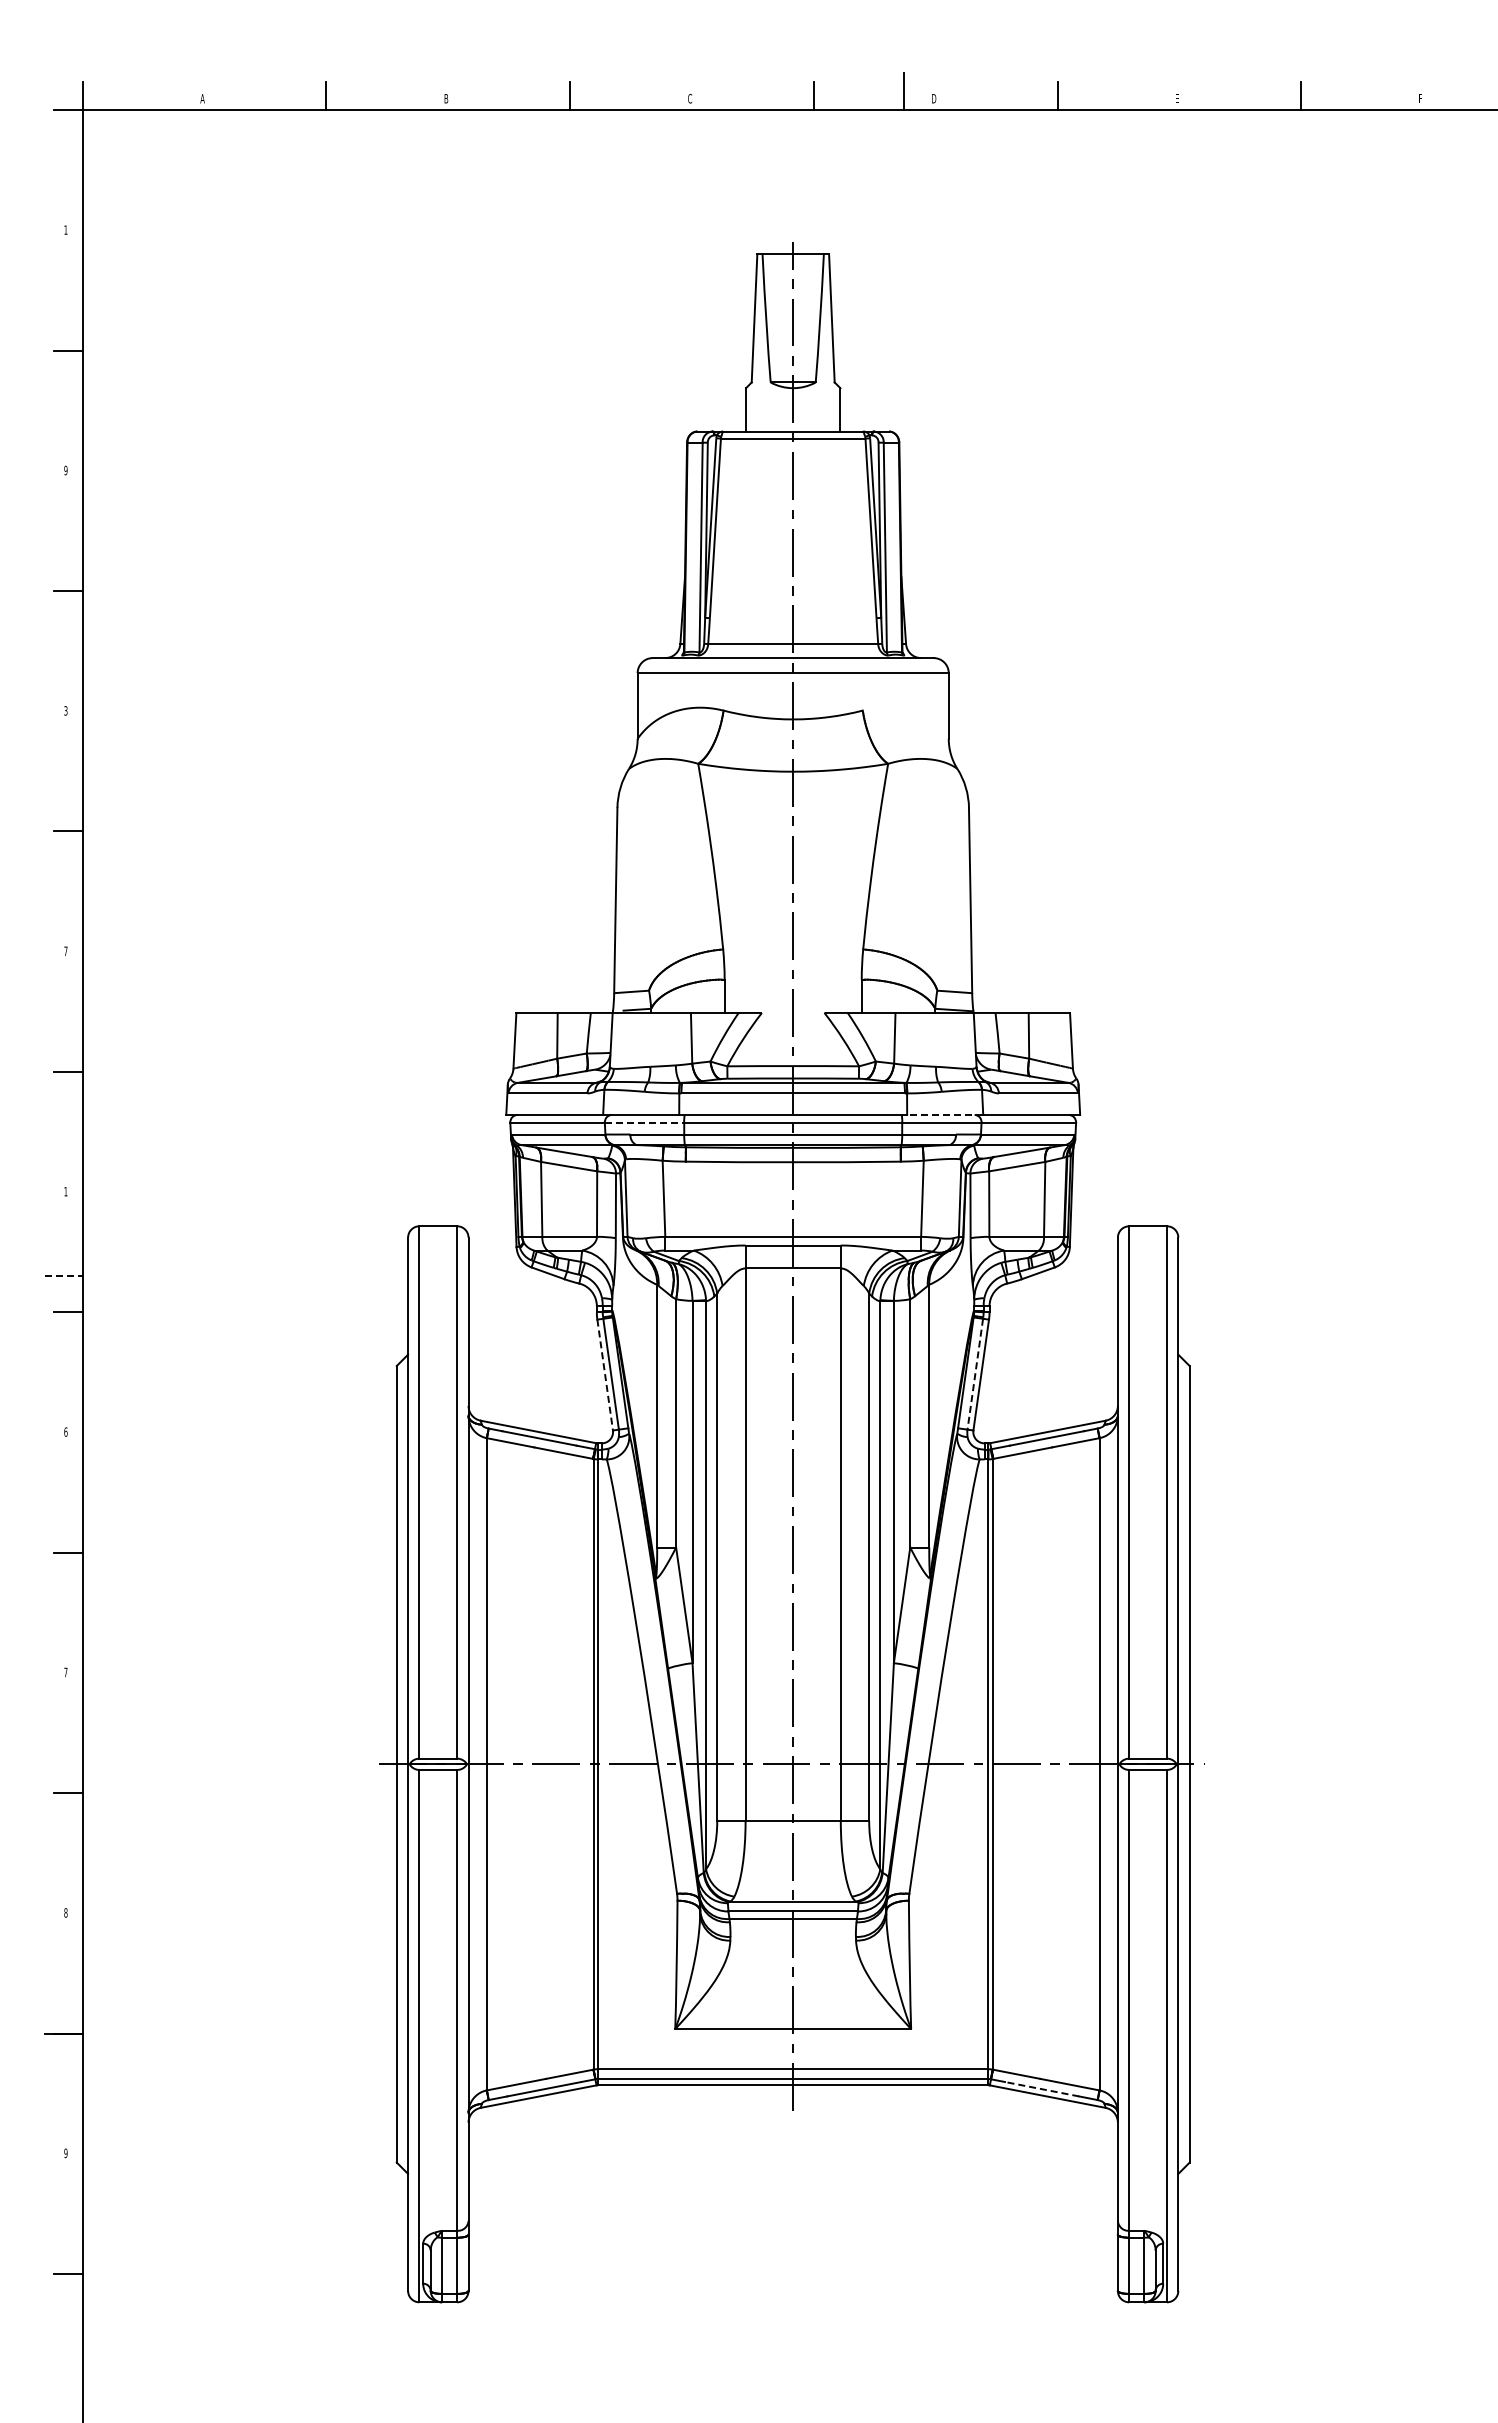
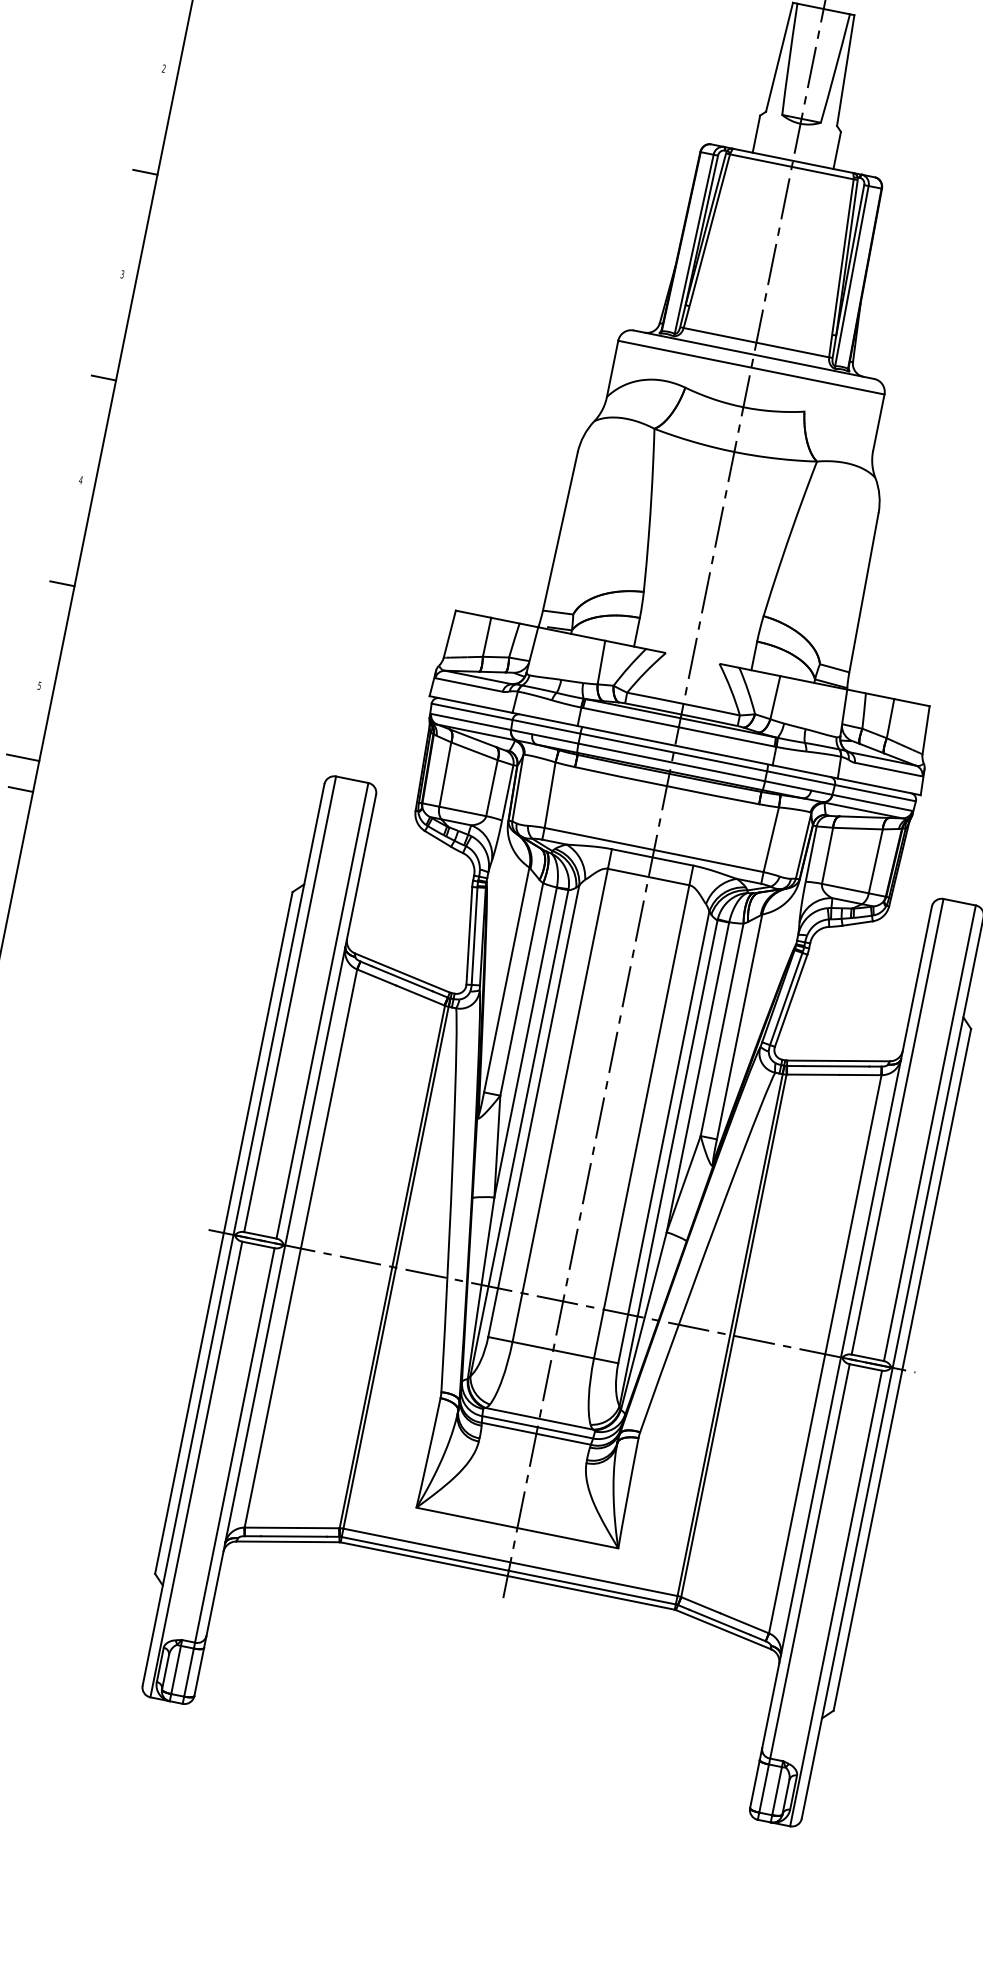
text: (65, 470) -> (163, 68), 9 -> 2
text: (65, 950) -> (80, 479), 7 -> 4
line: (944, 1114) -> (804, 771), dashed -> solid
line: (644, 1122) -> (546, 726), dashed -> solid
text: (65, 1191) -> (39, 685), 1 -> 5
line: (63, 1276) -> (22, 758), dashed -> solid
line: (975, 1374) -> (786, 999), dashed -> solid
line: (605, 1375) -> (469, 936), dashed -> solid
line: (1042, 2089) -> (720, 1622), dashed -> solid

